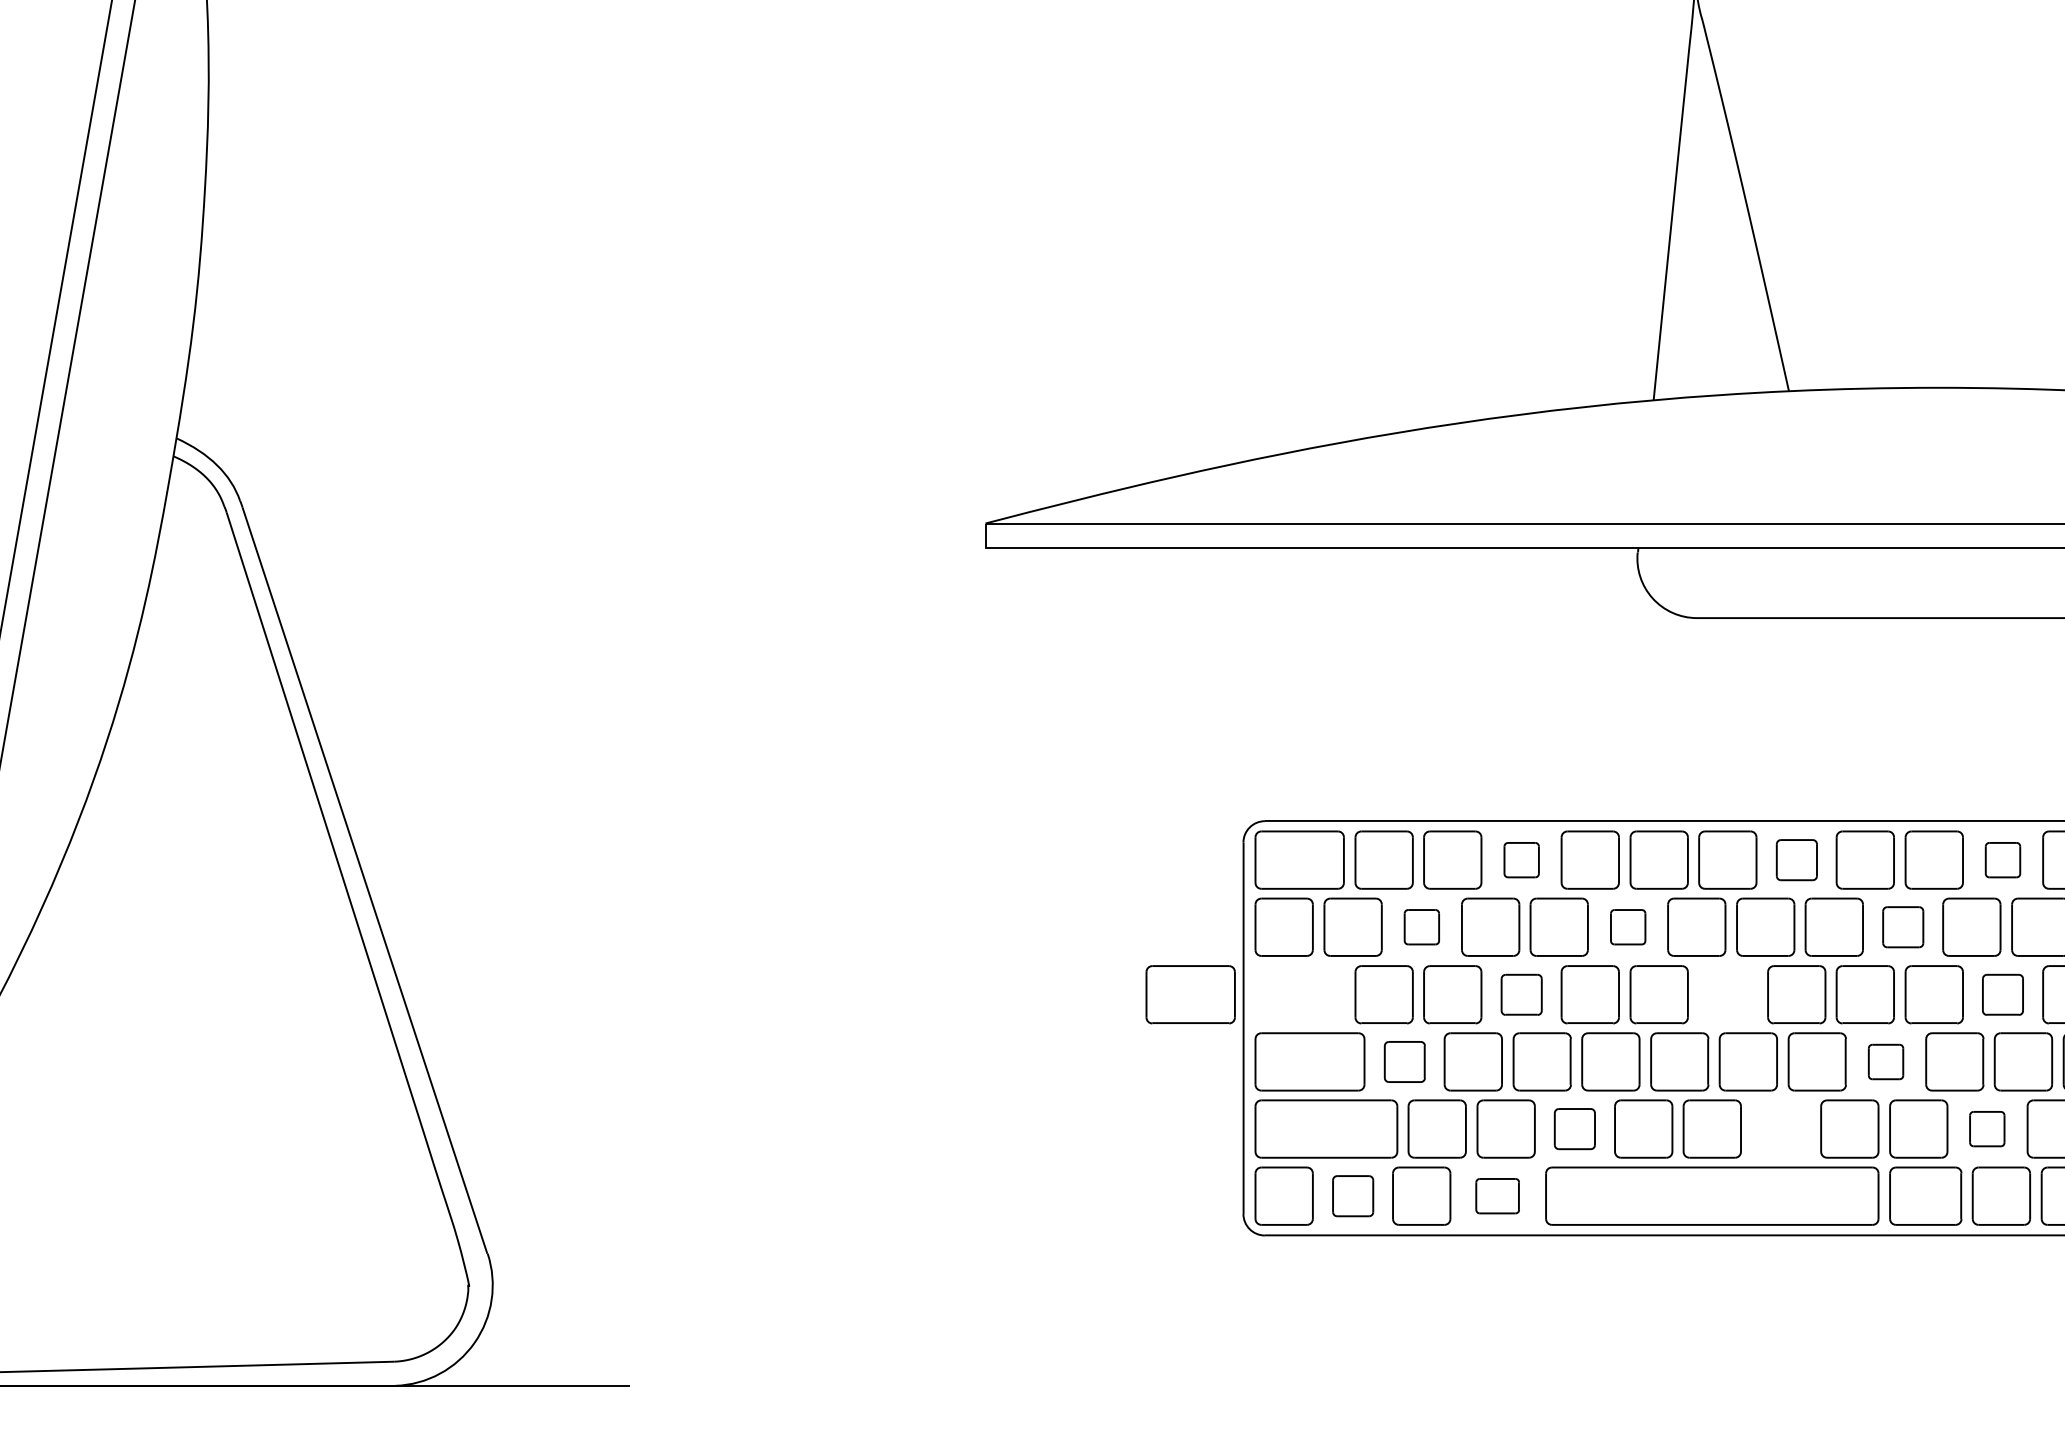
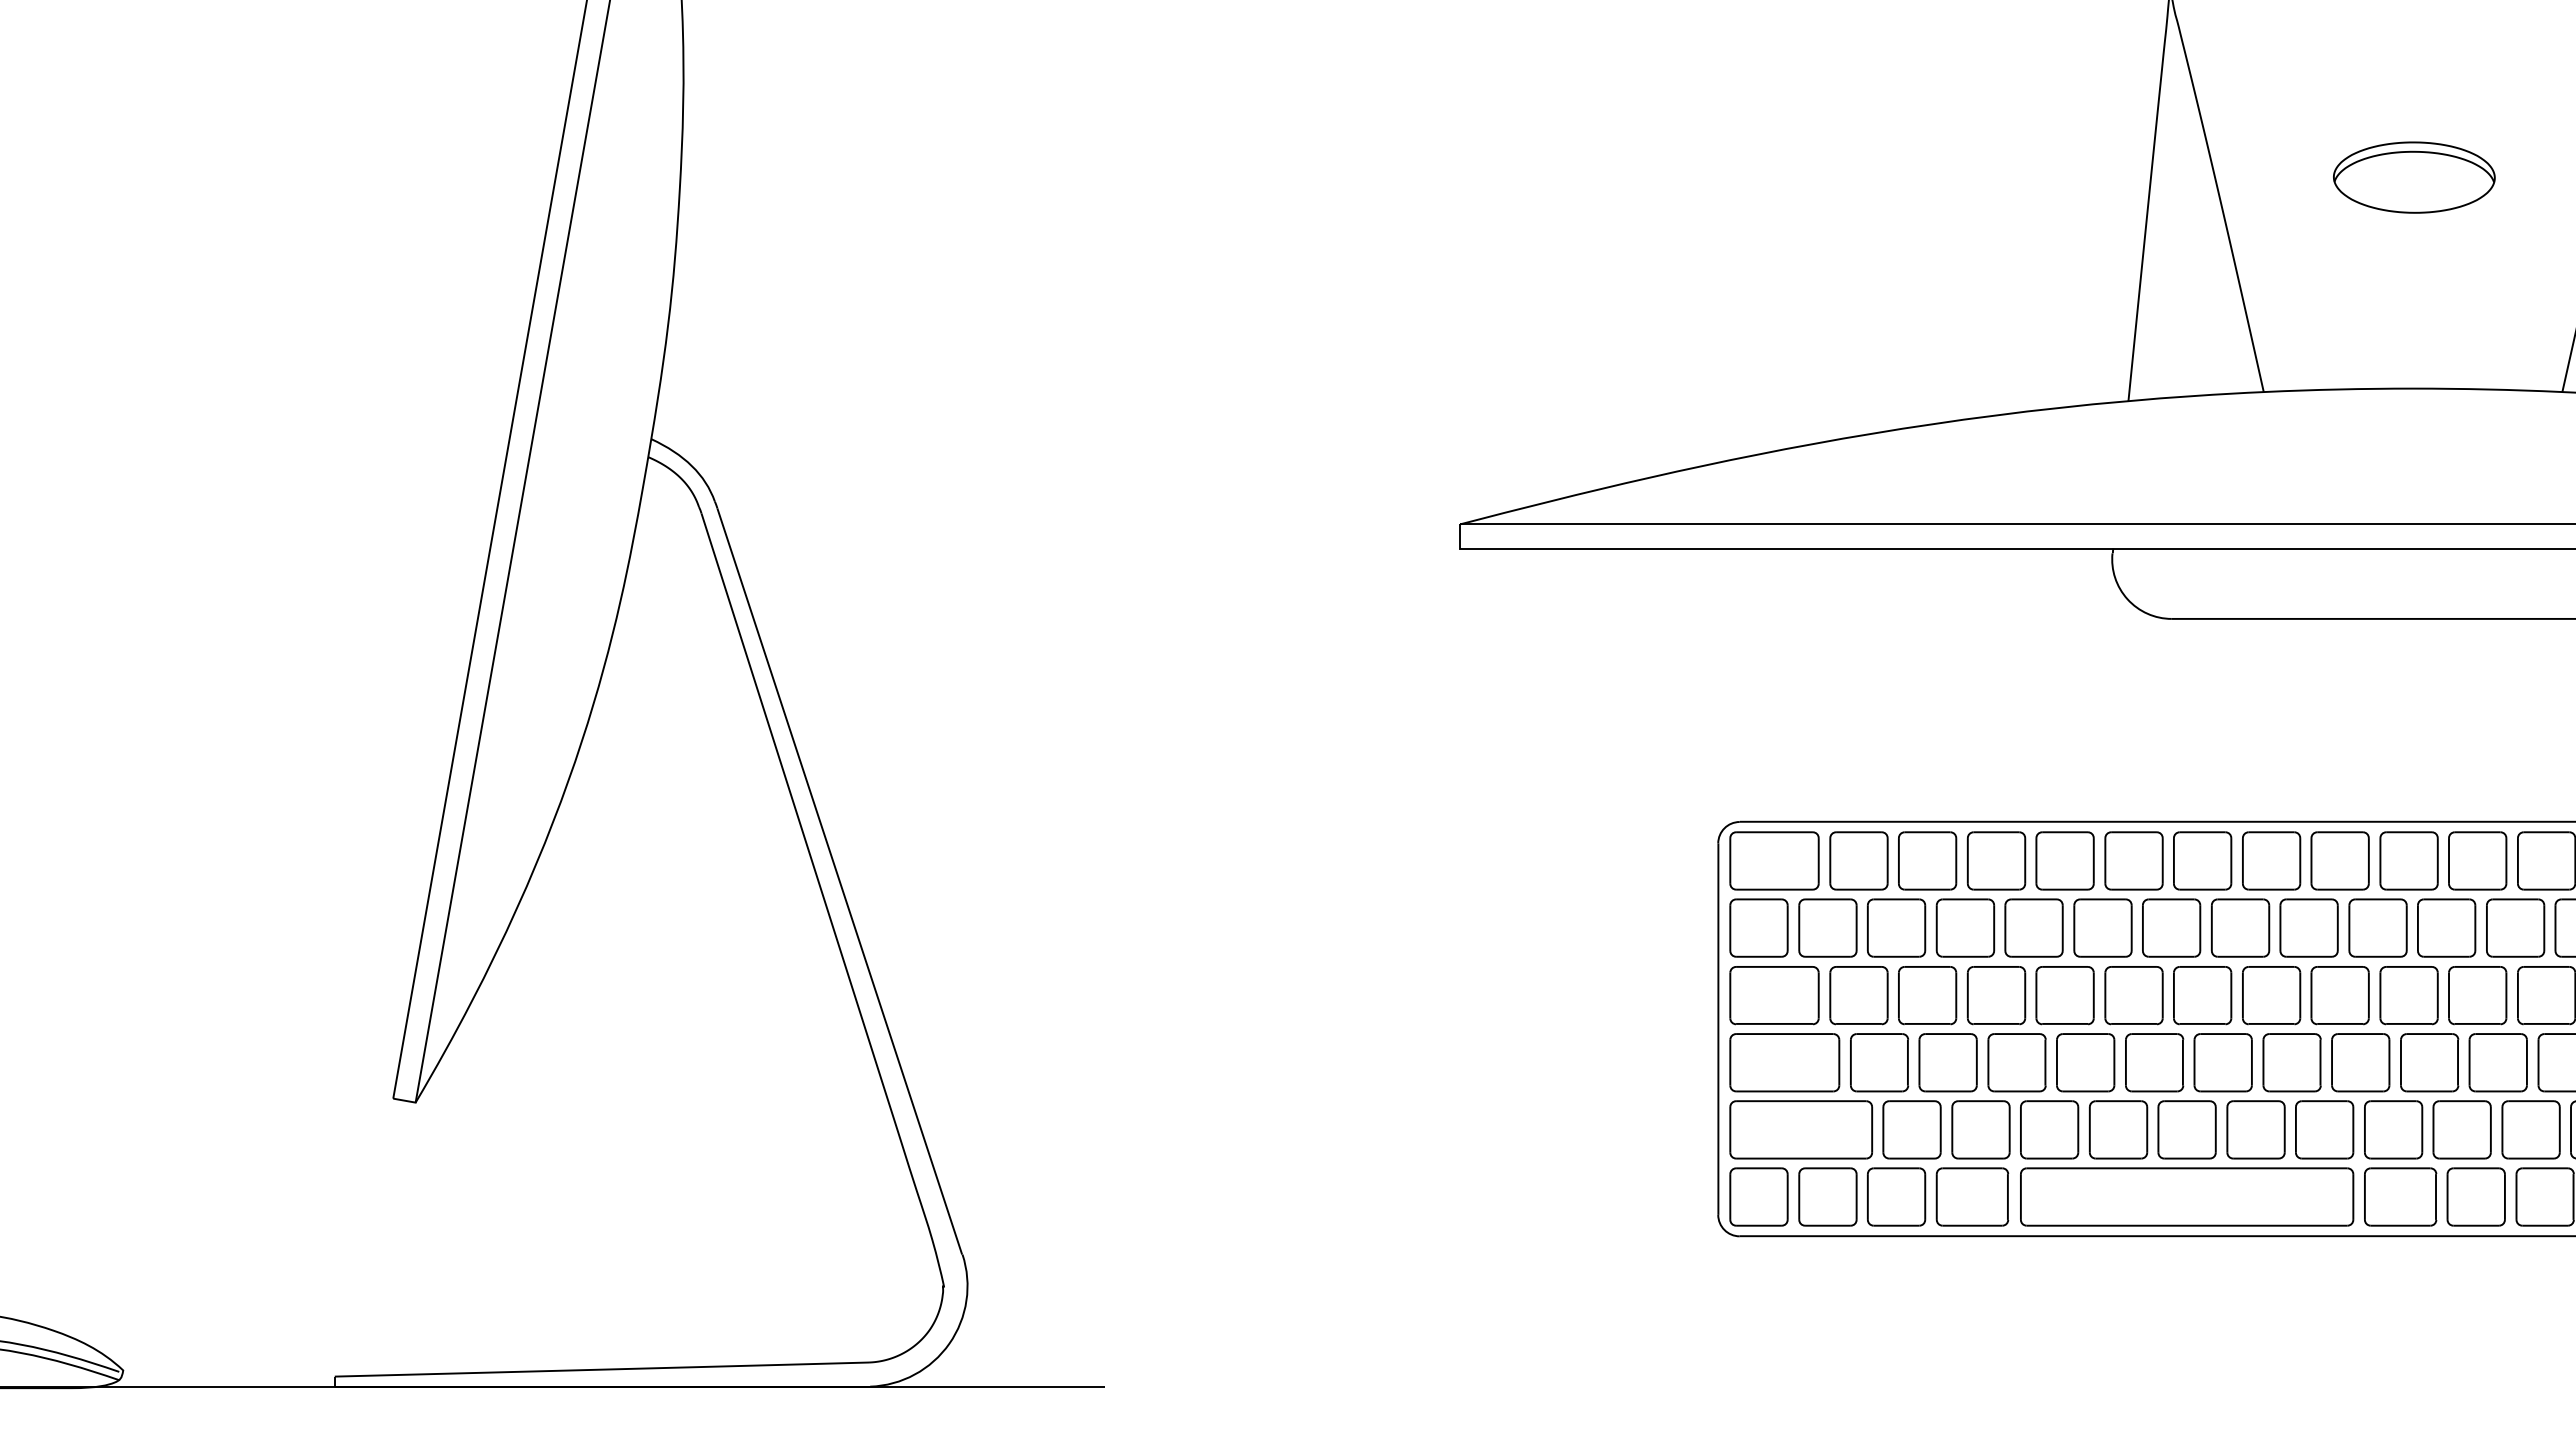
part: (1939, 176) -> (2414, 177), added
part: (1521, 859) -> (1996, 860), size x1.67
part: (1796, 859) -> (2271, 860), size x1.43
part: (2002, 859) -> (2477, 860), size x1.67
part: (1421, 926) -> (1896, 927), size x1.67
part: (1627, 926) -> (2102, 927), size x1.67
part: (1902, 926) -> (2377, 927), size x1.43
part: (1190, 994) -> (1774, 995), moved
part: (1521, 994) -> (1996, 995), size x1.43
part: (1727, 994) -> (2202, 995), added
part: (2002, 994) -> (2477, 995), size x1.43
part: (1404, 1061) -> (1879, 1062), size x1.43
part: (1885, 1061) -> (2360, 1062), size x1.67
part: (1574, 1128) -> (2049, 1129), size x1.43
part: (1780, 1128) -> (2255, 1129), added
part: (1986, 1128) -> (2461, 1129), size x1.67
part: (1352, 1195) -> (1827, 1196), size x1.43
part: (1497, 1195) -> (1972, 1196), size x1.67

